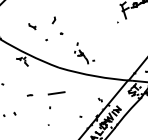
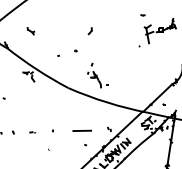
part: (53, 20) -> (89, 31), moved
part: (32, 27) -> (30, 31), moved
line: (55, 93) -> (81, 130), moved
part: (29, 95) -> (32, 132), moved

